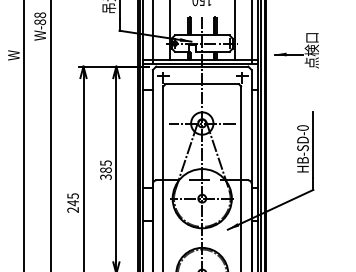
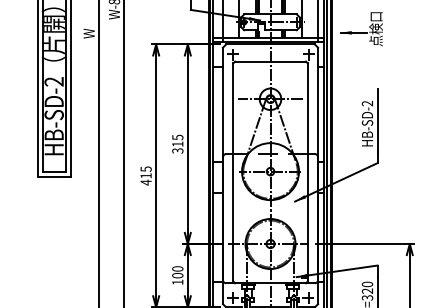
text: (302, 127) -> (367, 103), HB-SD-0 -> HB-SD-2
text: (105, 169) -> (177, 143), 385 -> 315
text: (72, 206) -> (145, 179), 245 -> 415

